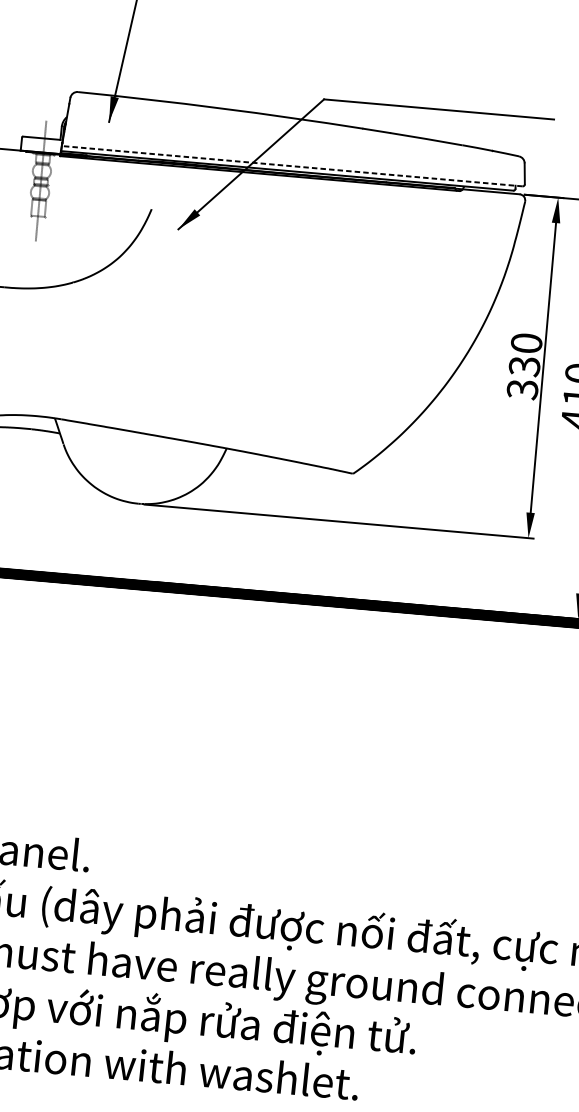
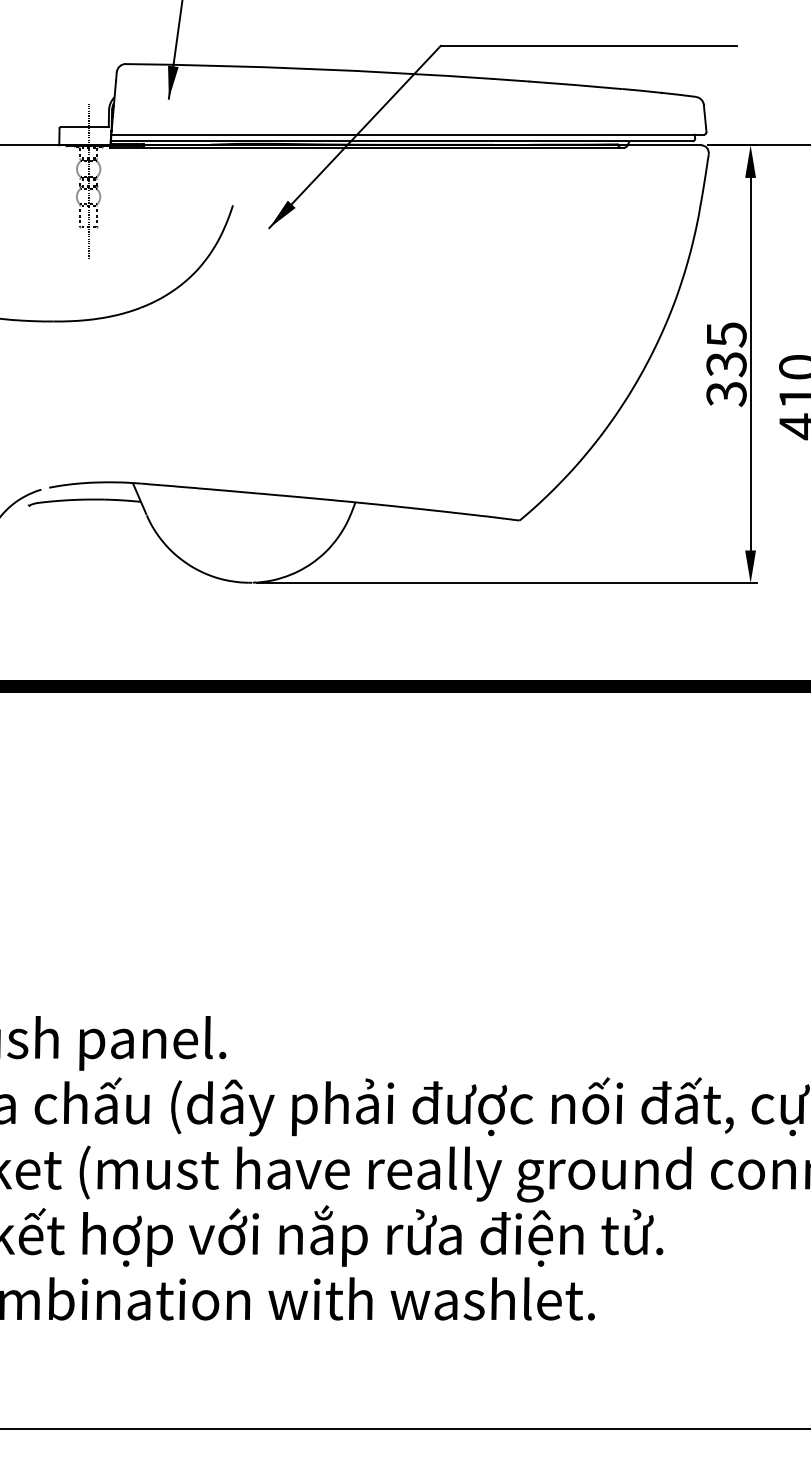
line: (292, 165) -> (407, 134), dashed -> solid
text: (526, 343) -> (726, 334), 330 -> 335

